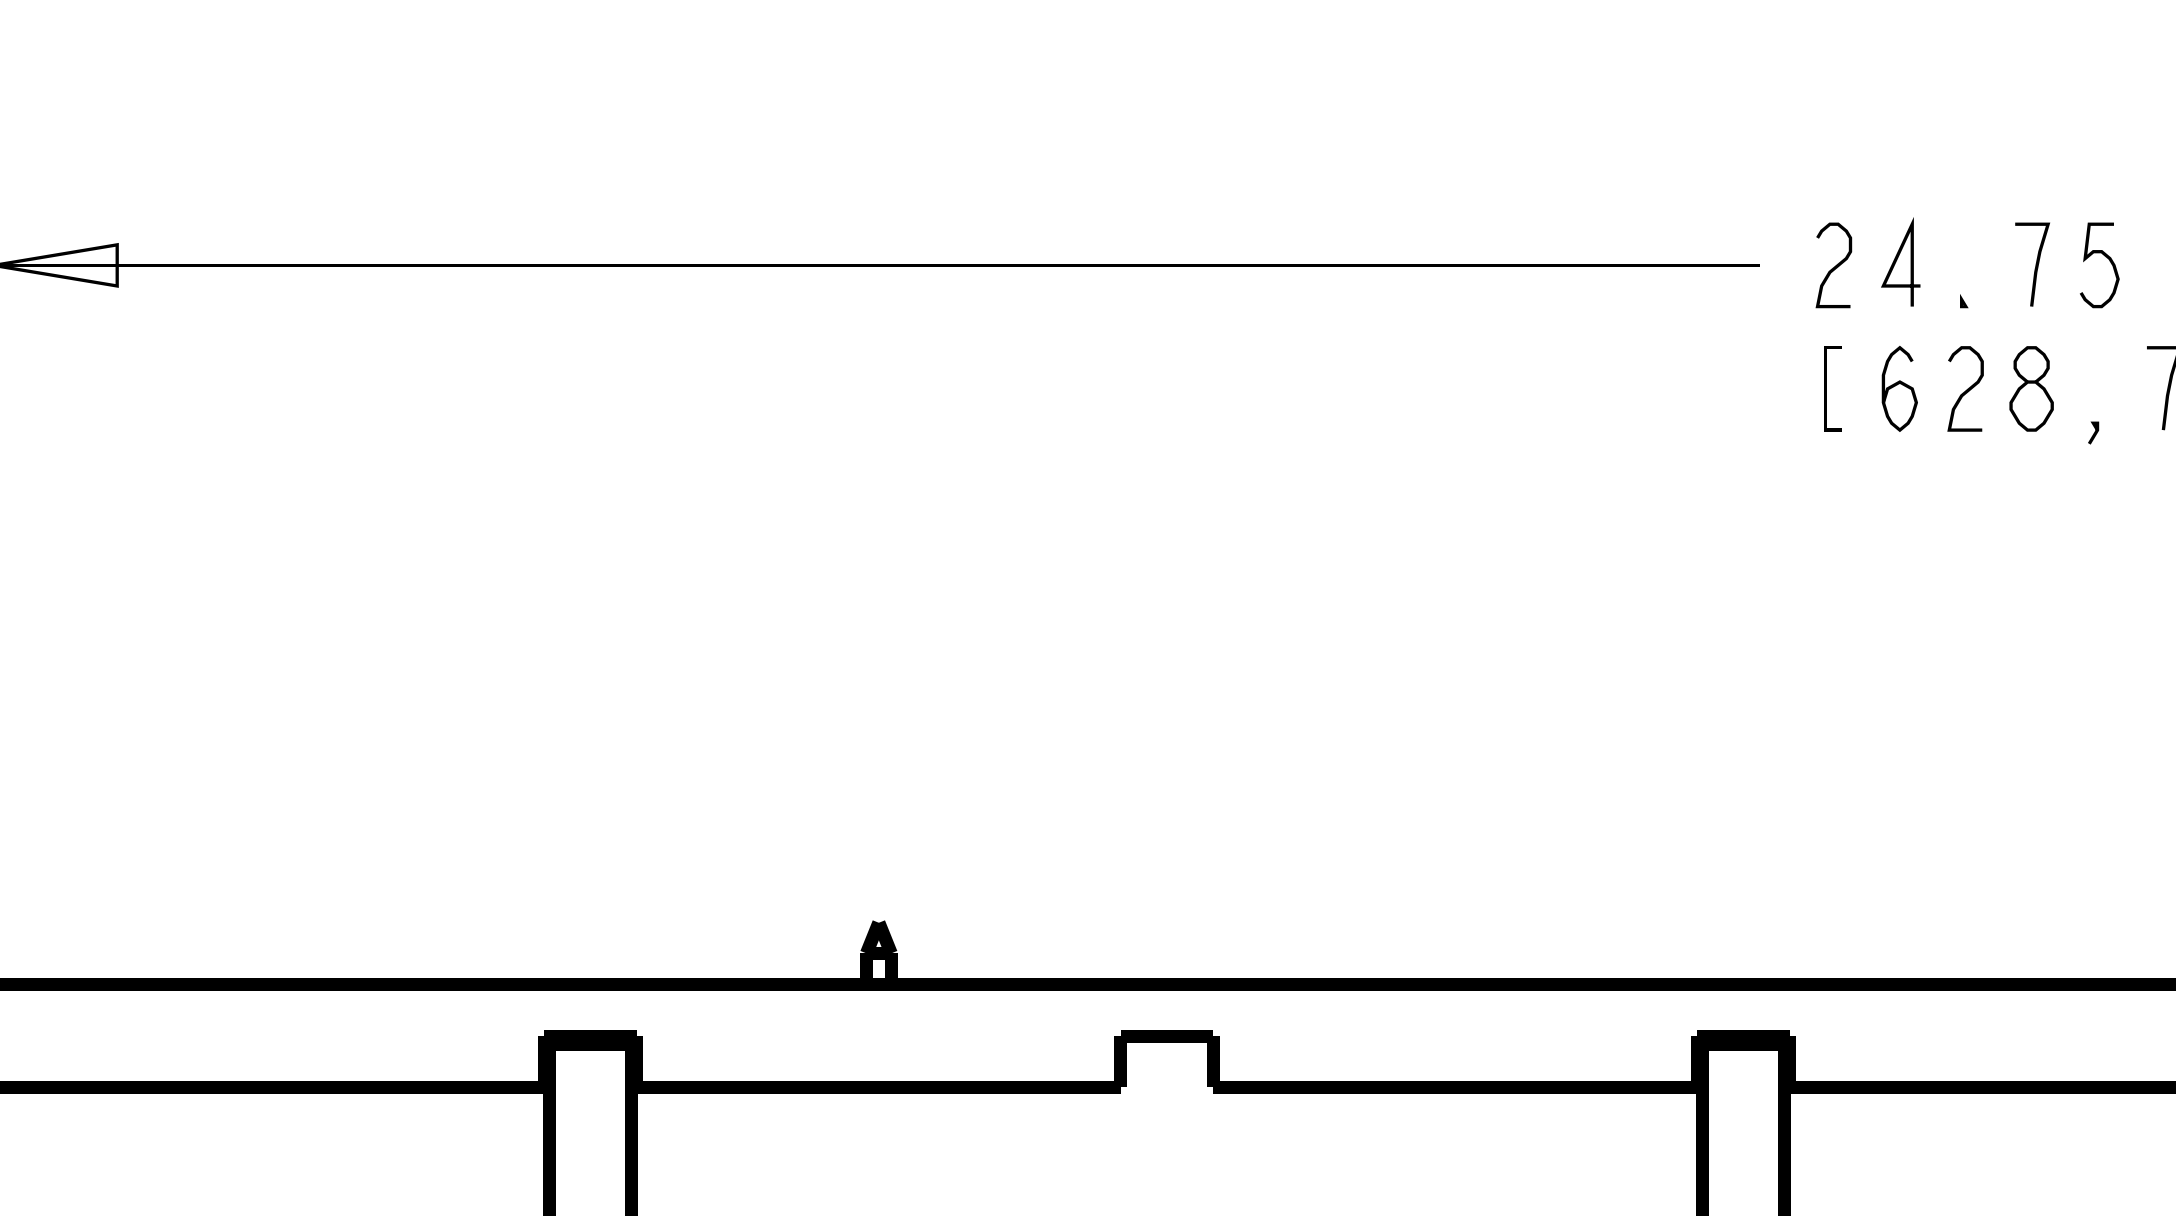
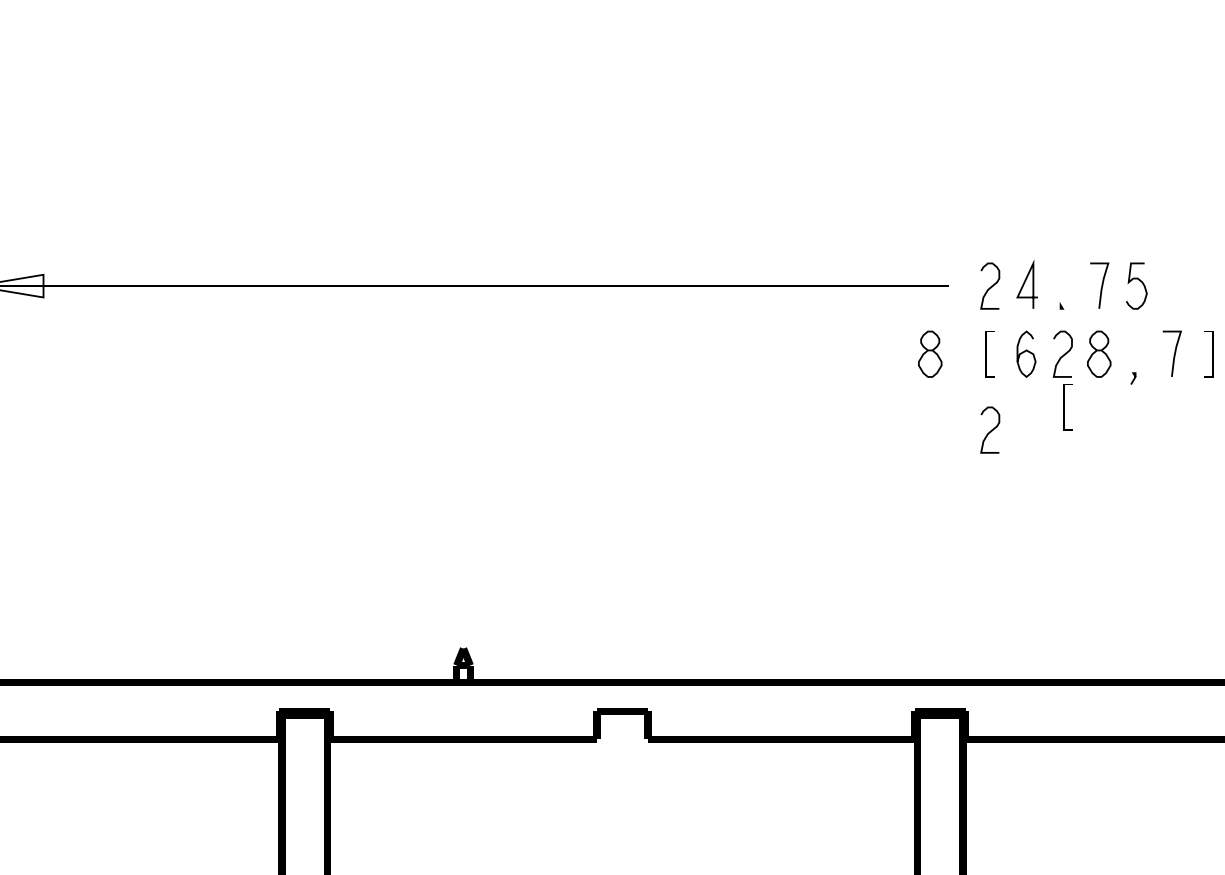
part: (1725, 387) -> (930, 353), added
line: (1968, 485) -> (1064, 407), added
curve: (1836, 525) -> (991, 429), added

